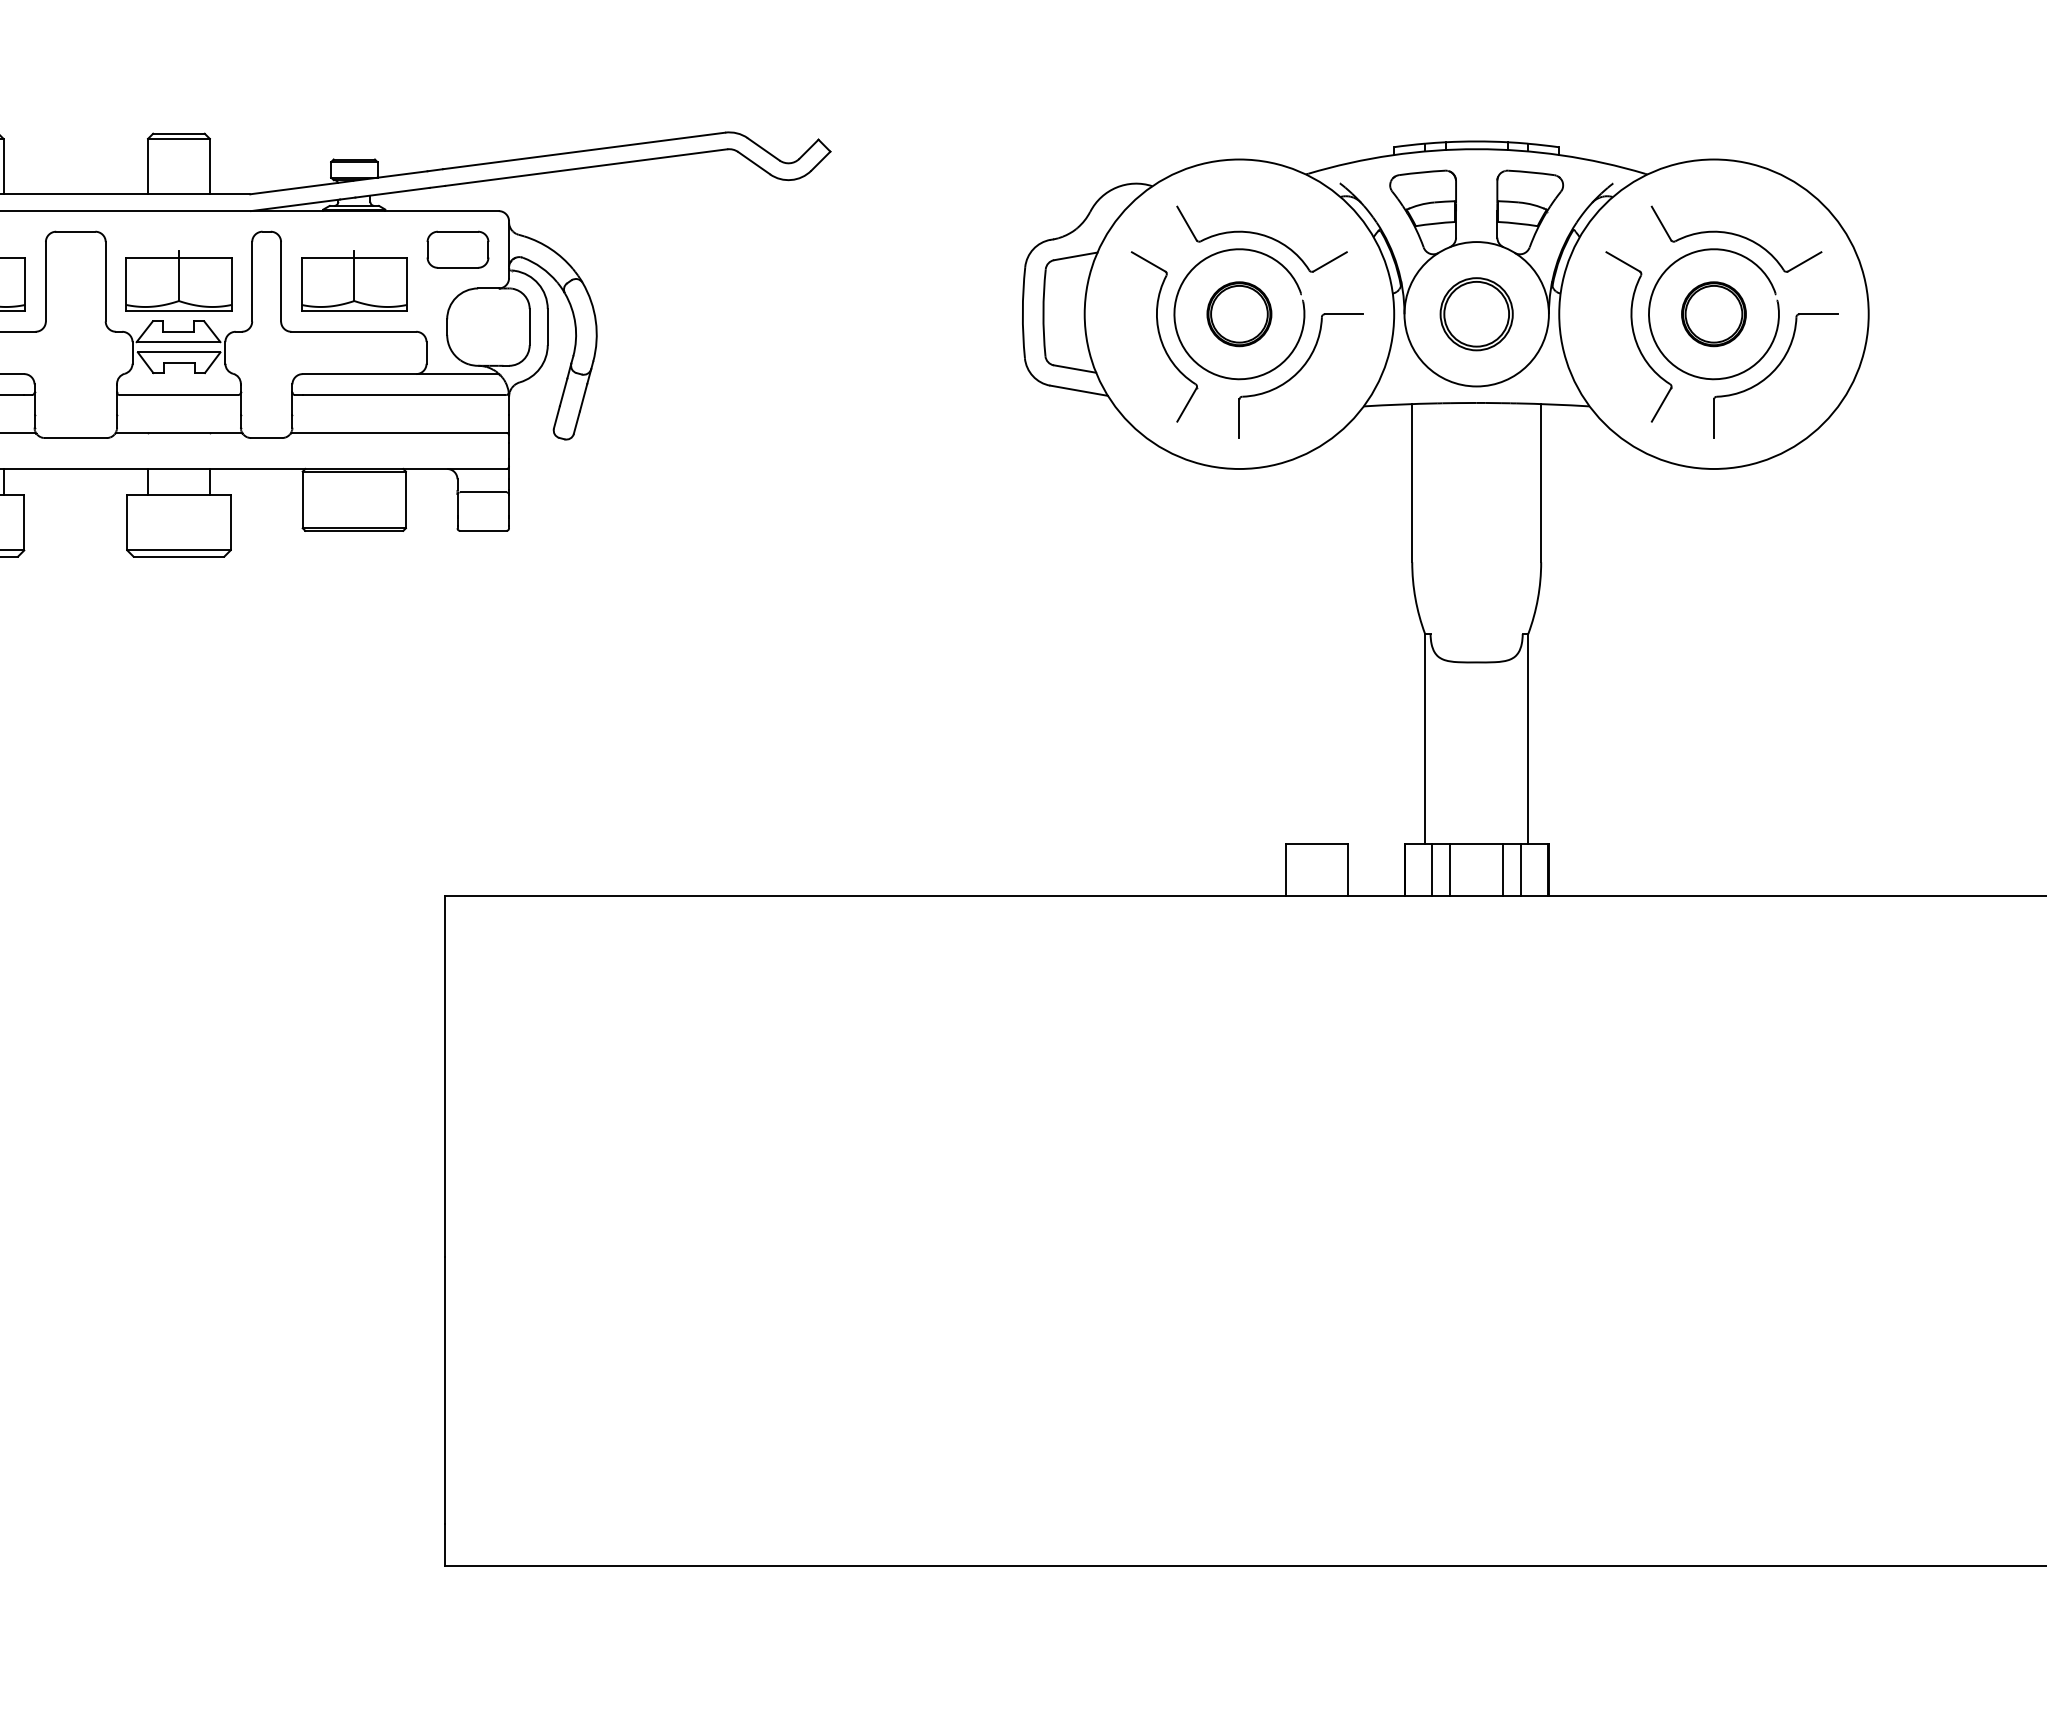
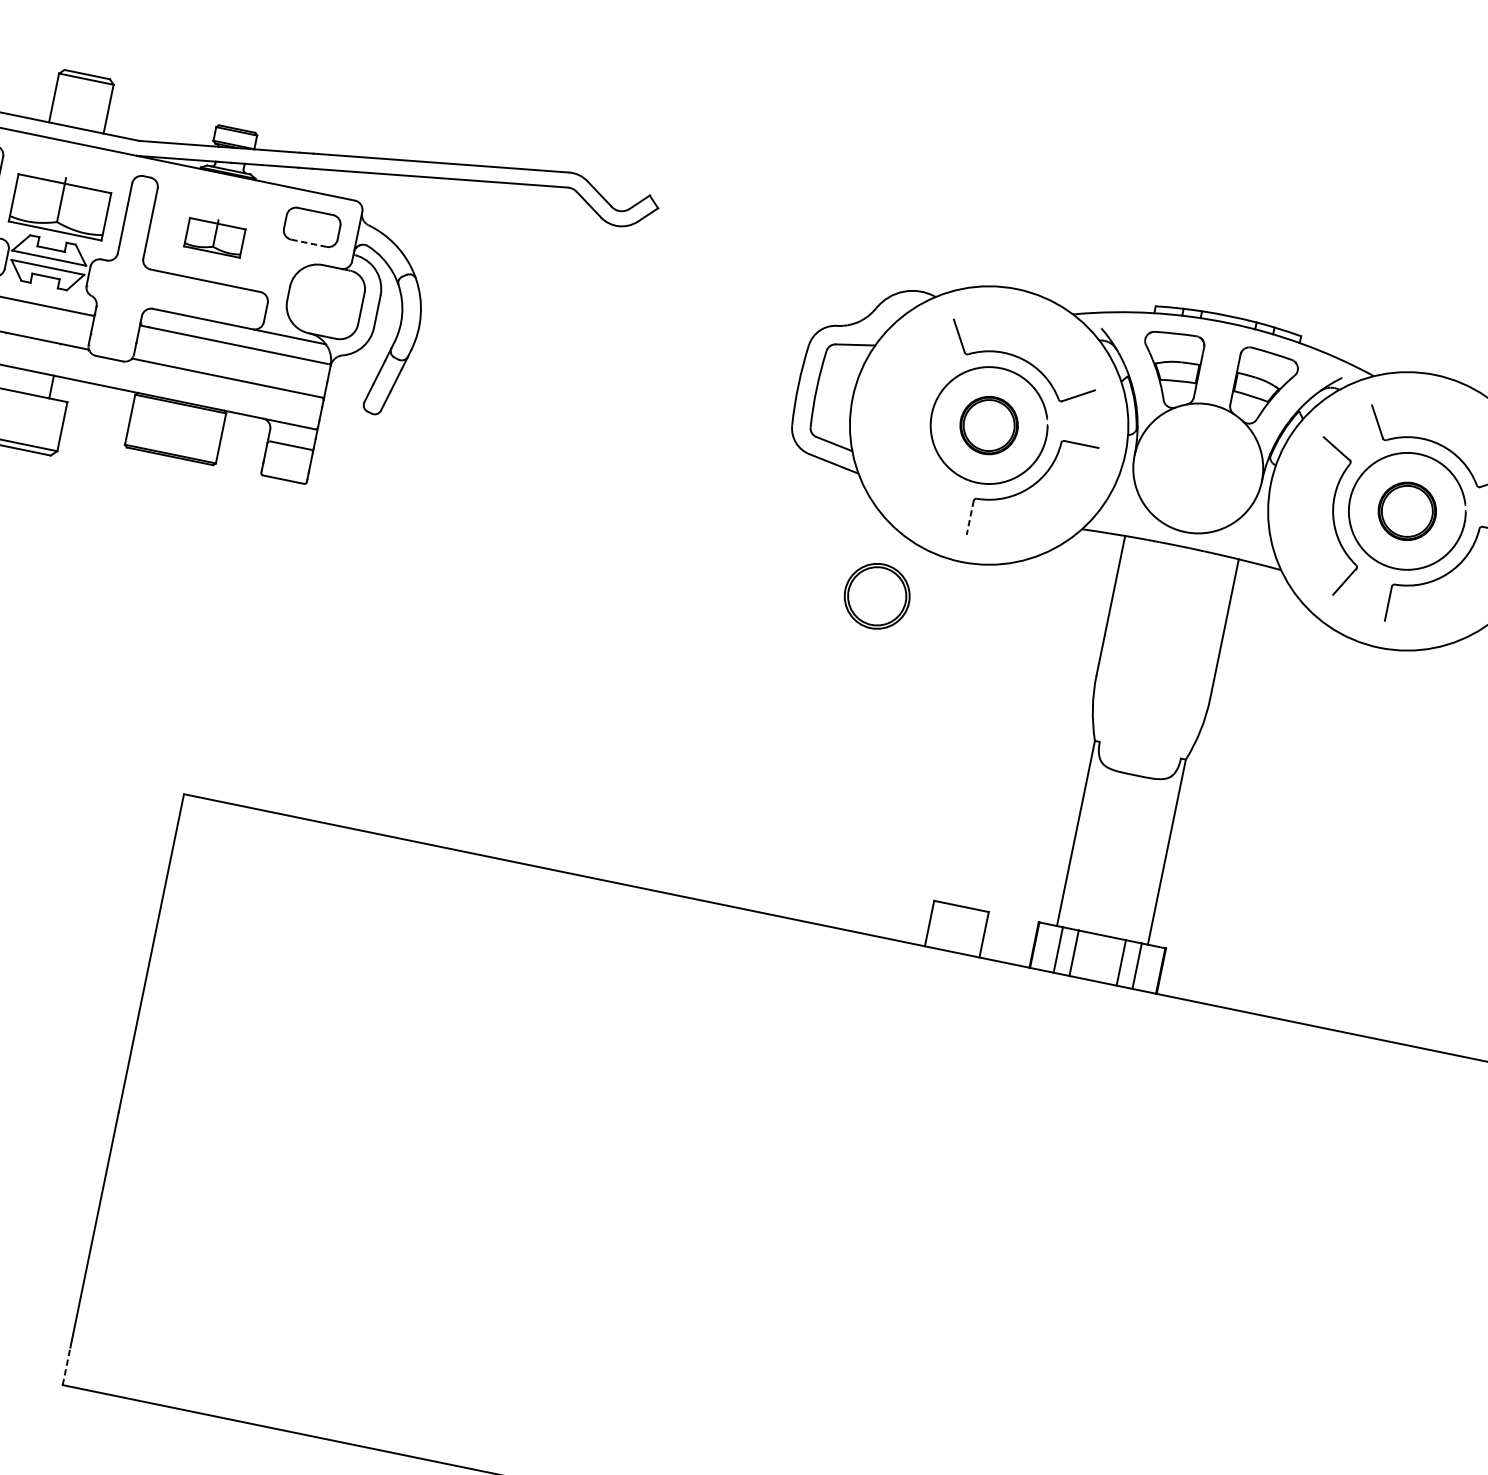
line: (457, 267) -> (308, 242), solid -> dashed
part: (354, 280) -> (215, 235), size x0.6
part: (1476, 314) -> (876, 596), moved
part: (1164, 336) -> (919, 431), removed
line: (1239, 419) -> (970, 518), solid -> dashed
line: (445, 1544) -> (66, 1366), solid -> dashed

